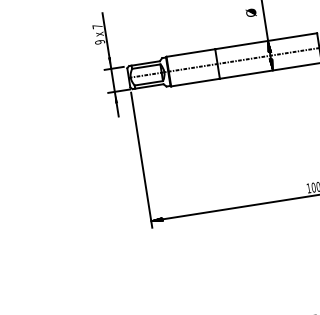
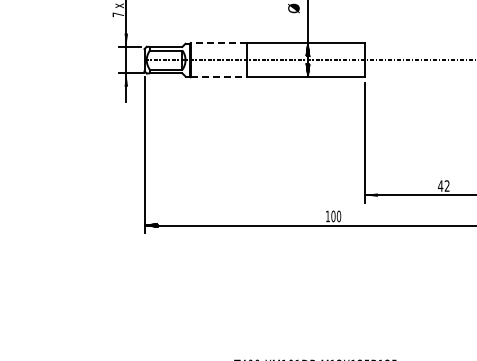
text: (100, 41) -> (118, 14), 9 -> 7
line: (190, 53) -> (218, 43), solid -> dashed
line: (196, 82) -> (219, 77), solid -> dashed

